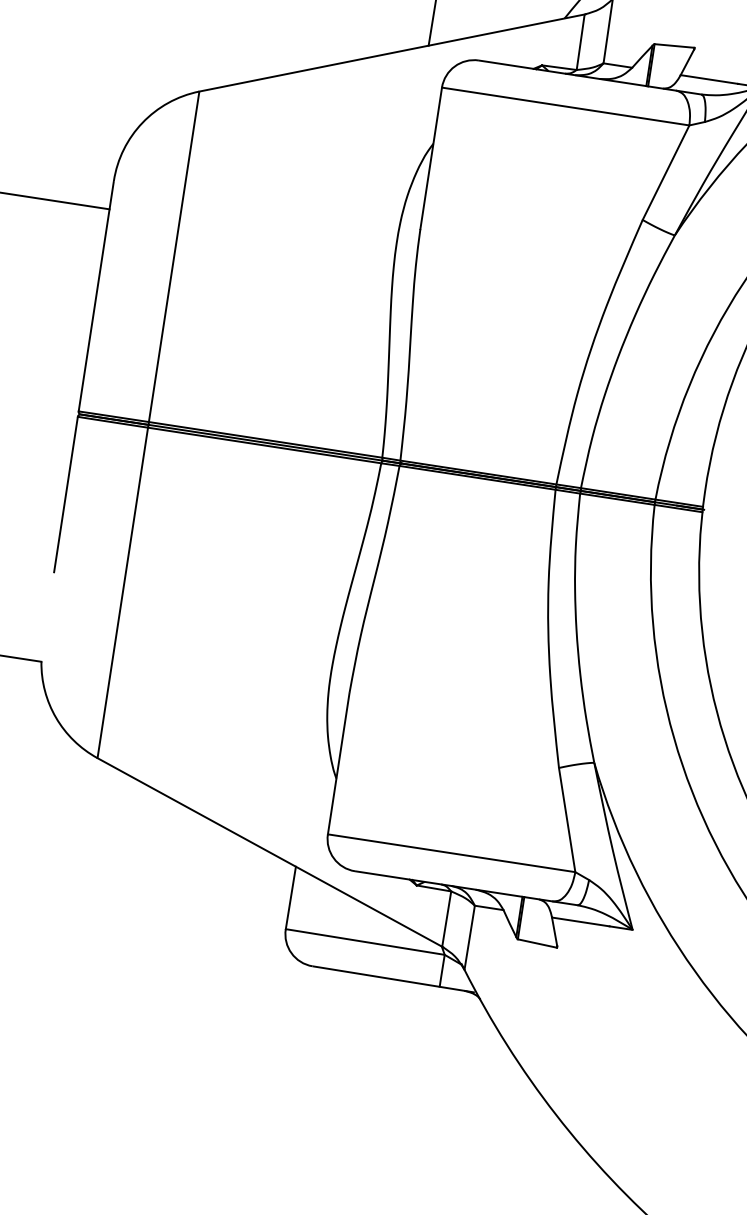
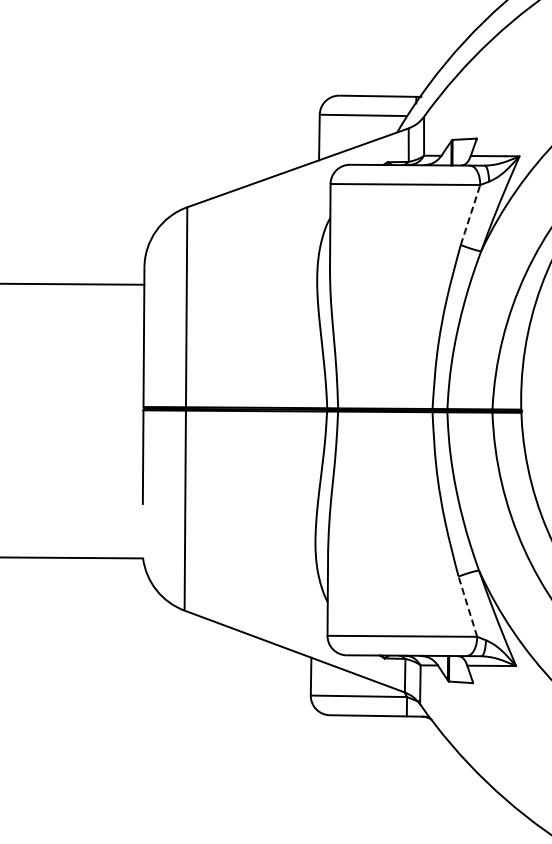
line: (665, 173) -> (470, 215), solid -> dashed
line: (566, 819) -> (467, 606), solid -> dashed

